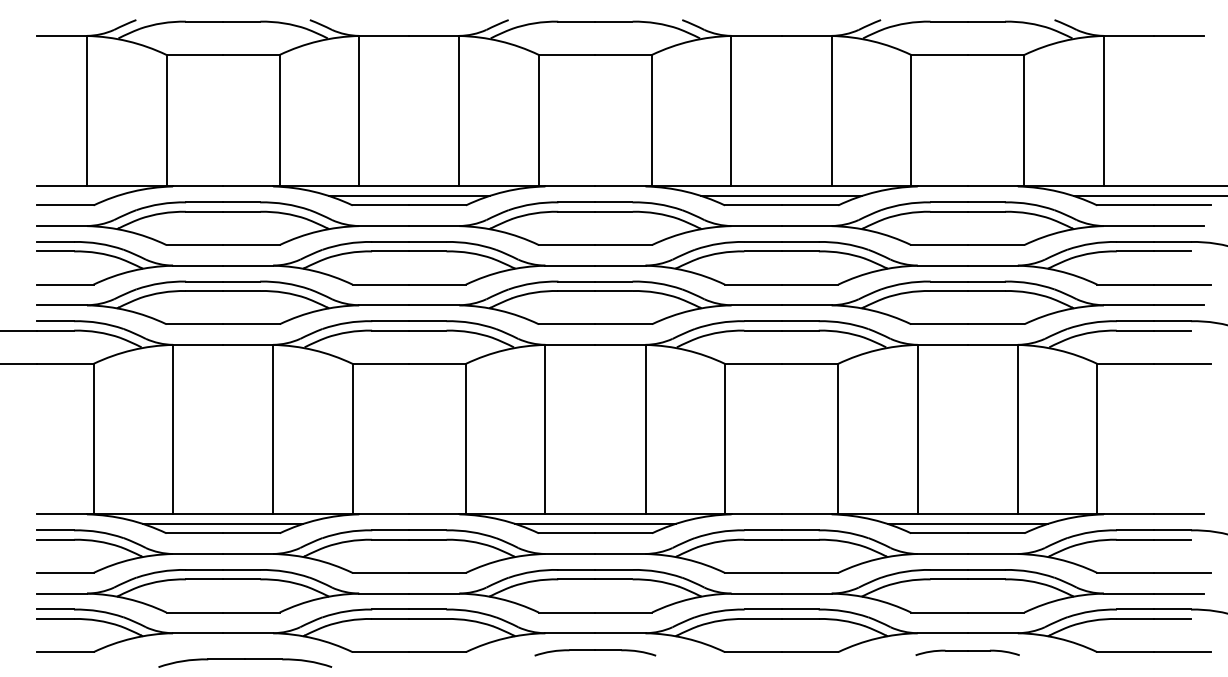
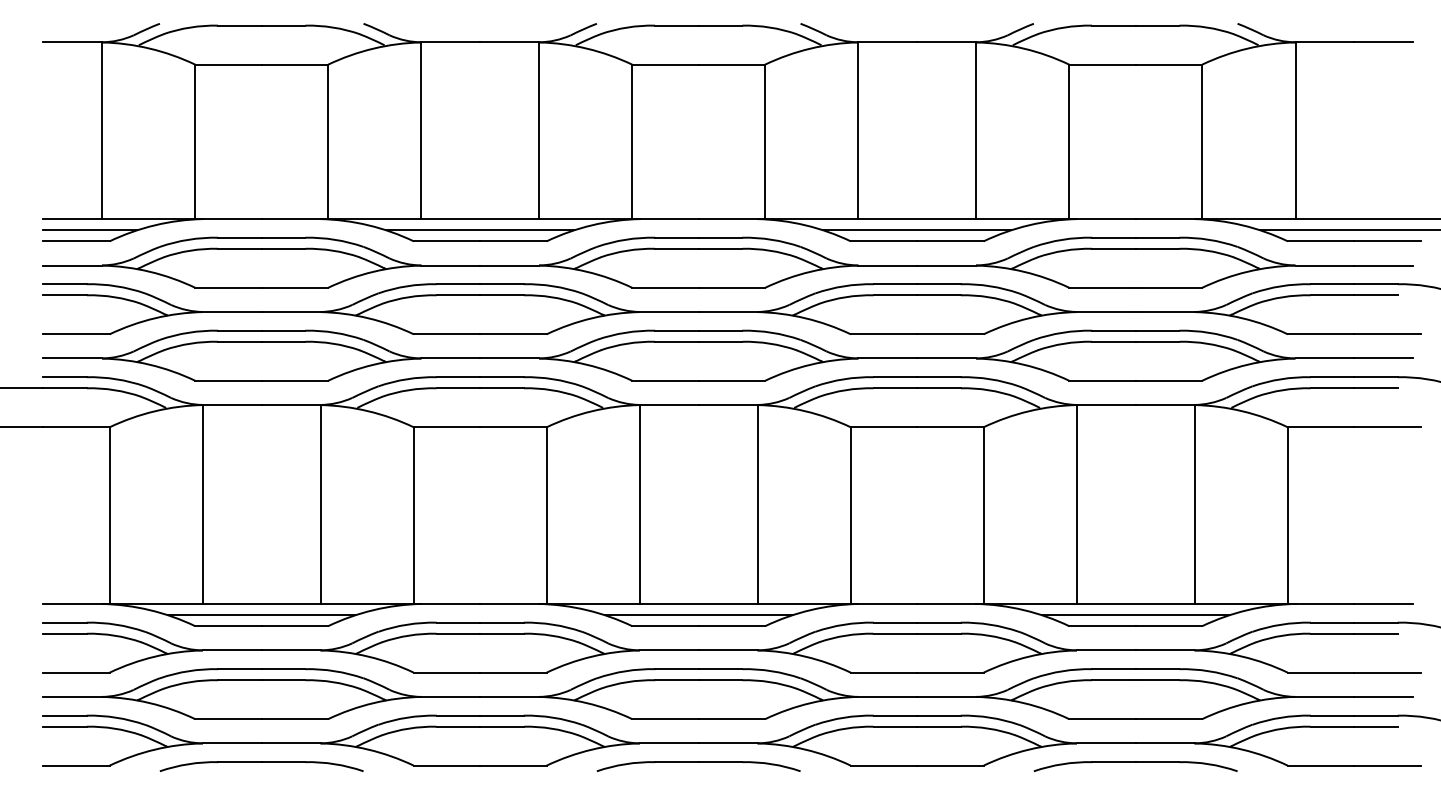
line: (77, 196) -> (90, 230), added
part: (595, 652) -> (698, 766), size x1.43
part: (967, 652) -> (1135, 766), size x1.67
part: (245, 663) -> (261, 766), moved

